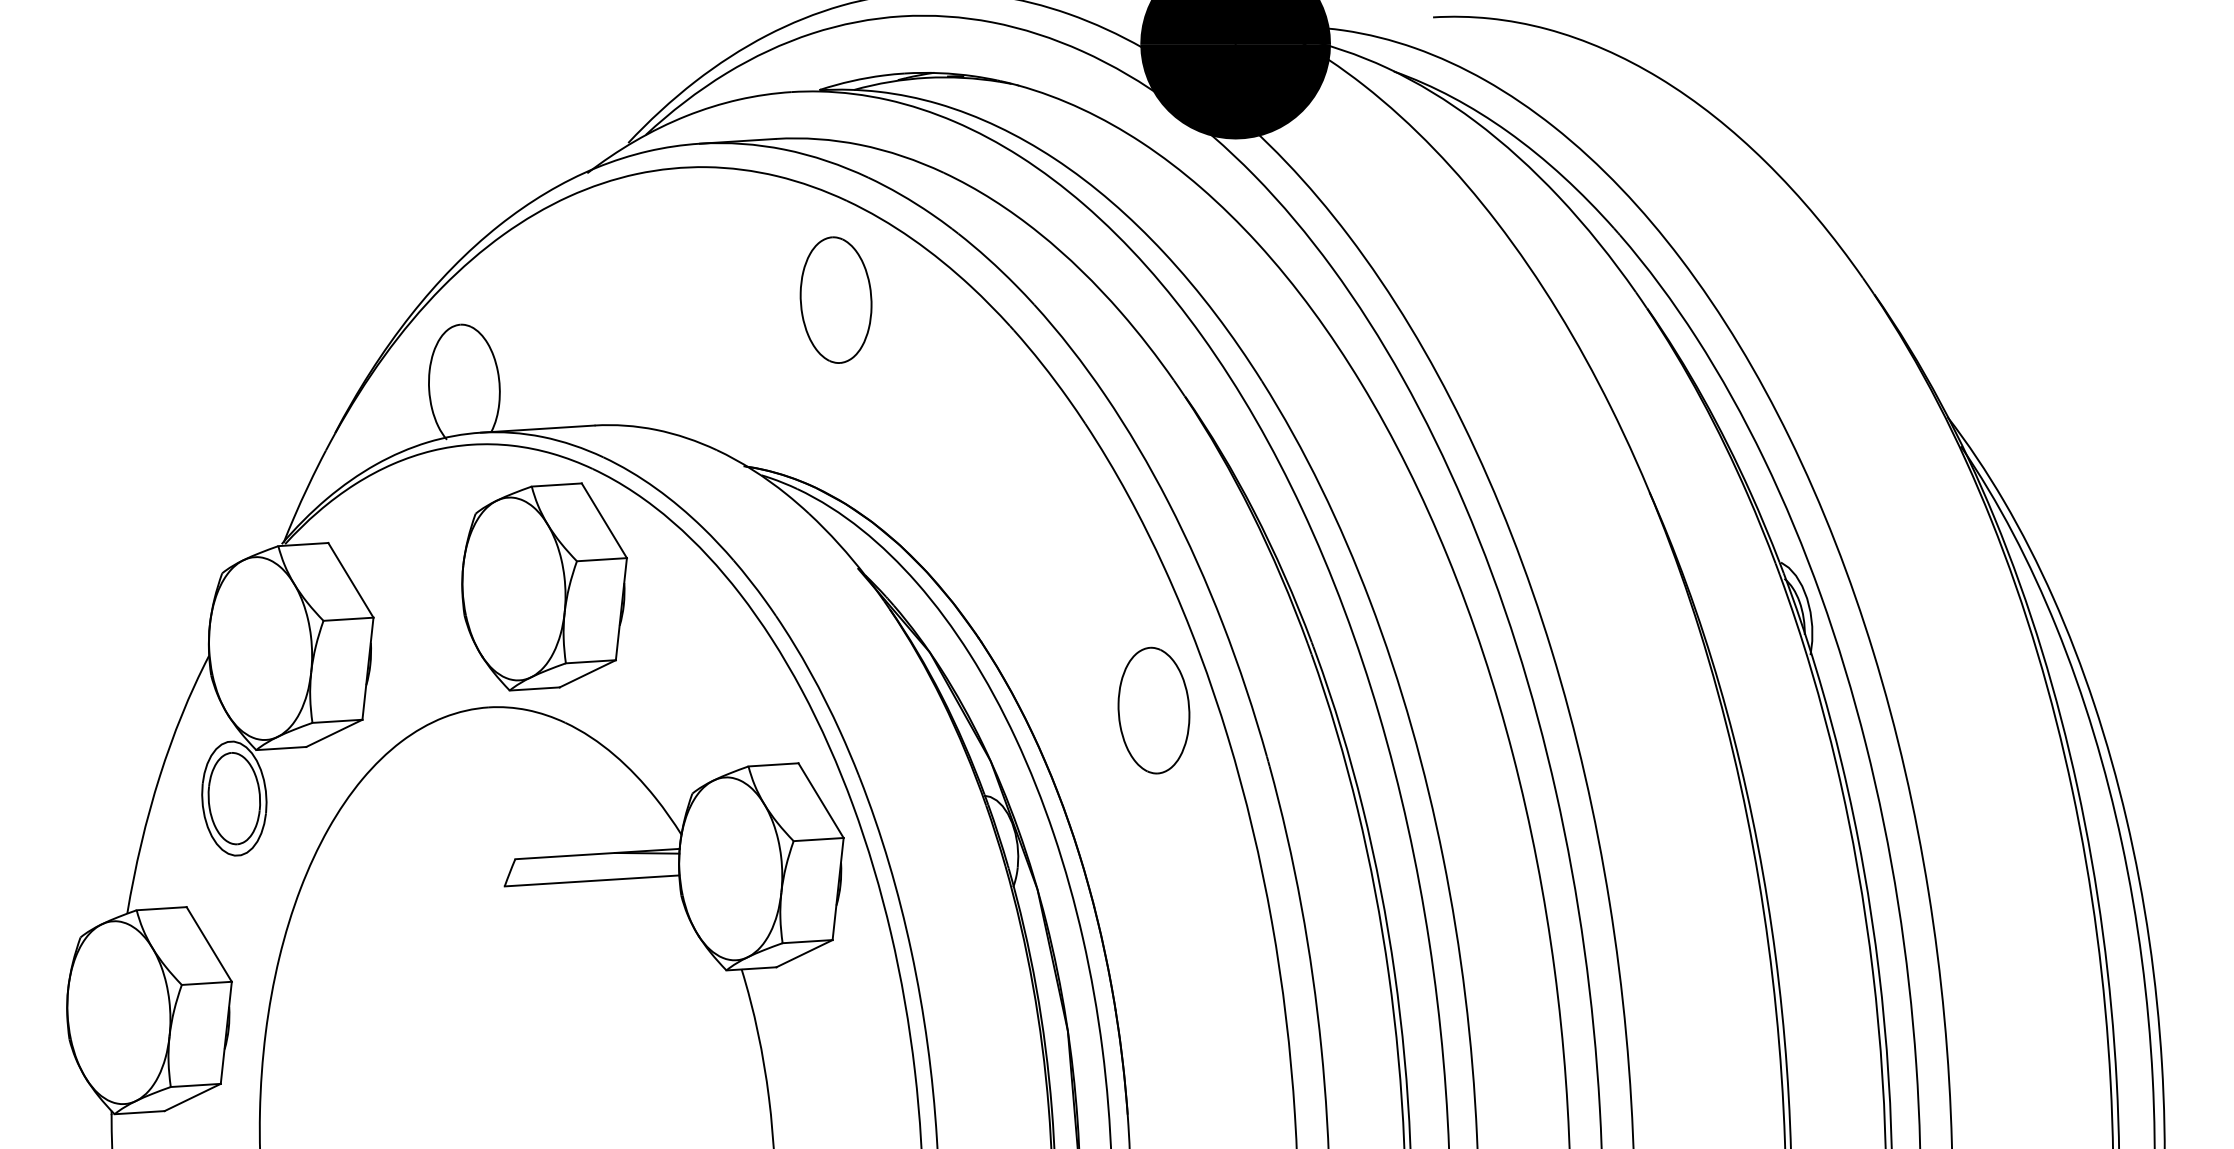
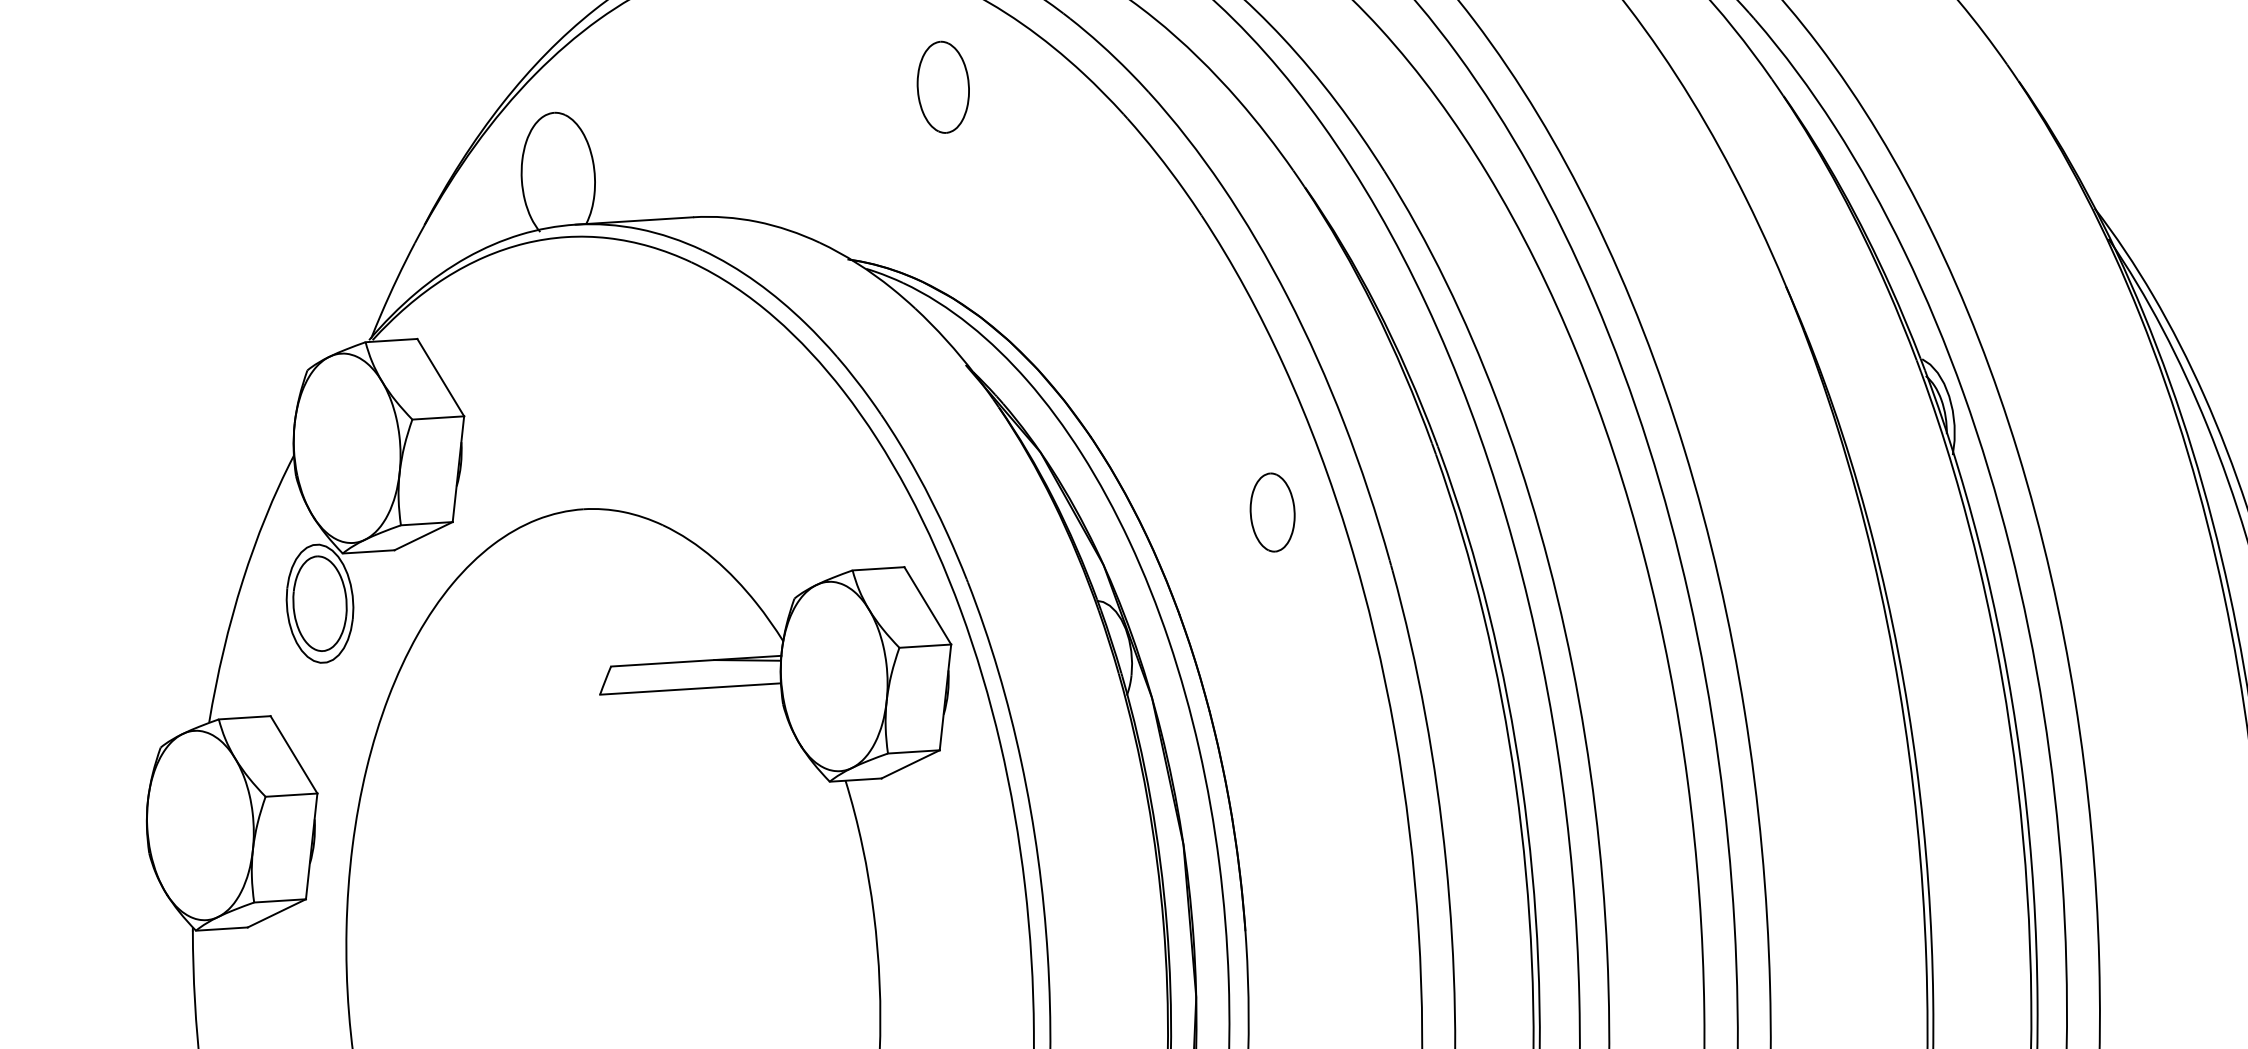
part: (835, 299) -> (942, 86), size x0.7
part: (544, 586) -> (641, 384), removed
part: (1153, 710) -> (1272, 512), size x0.6

